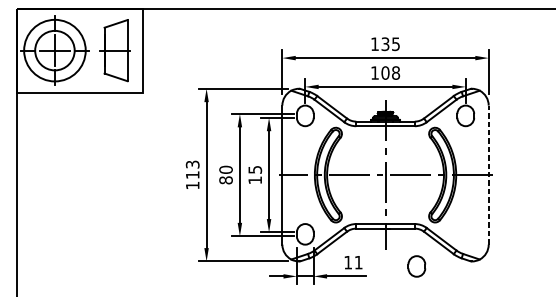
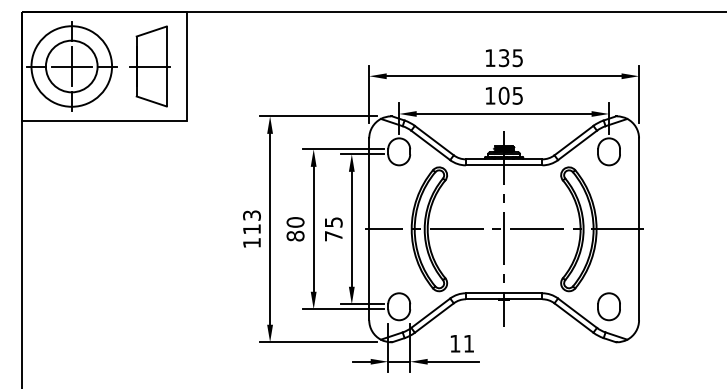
text: (395, 72) -> (517, 95), 108 -> 105
line: (489, 175) -> (639, 229), dashed -> solid
text: (255, 180) -> (333, 236), 15 -> 75
part: (416, 266) -> (608, 306), moved

